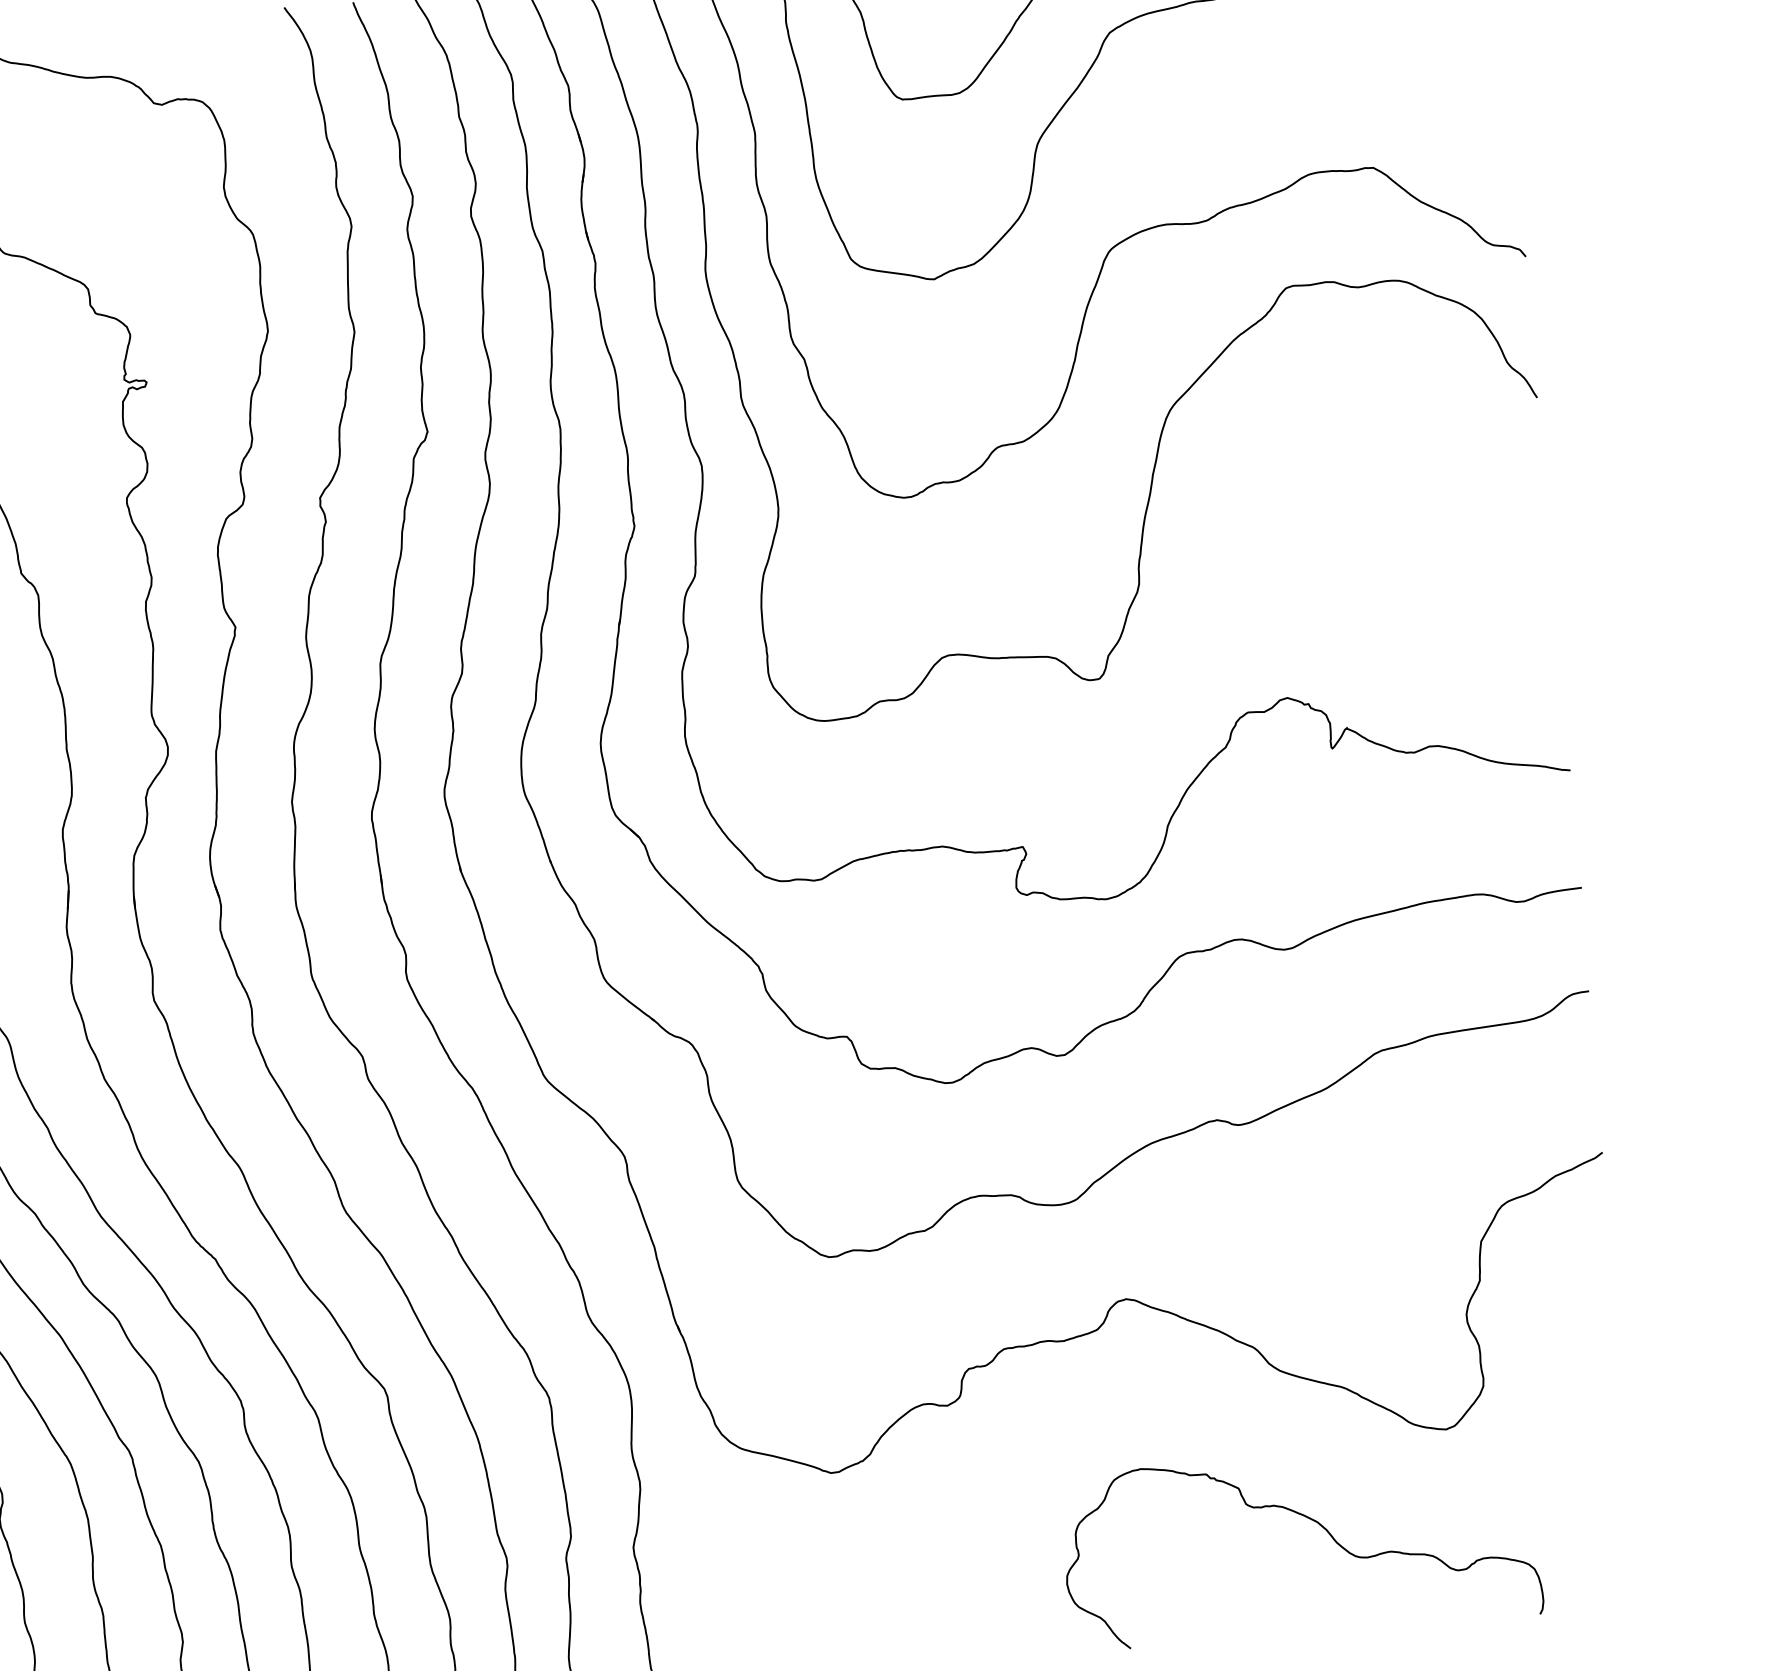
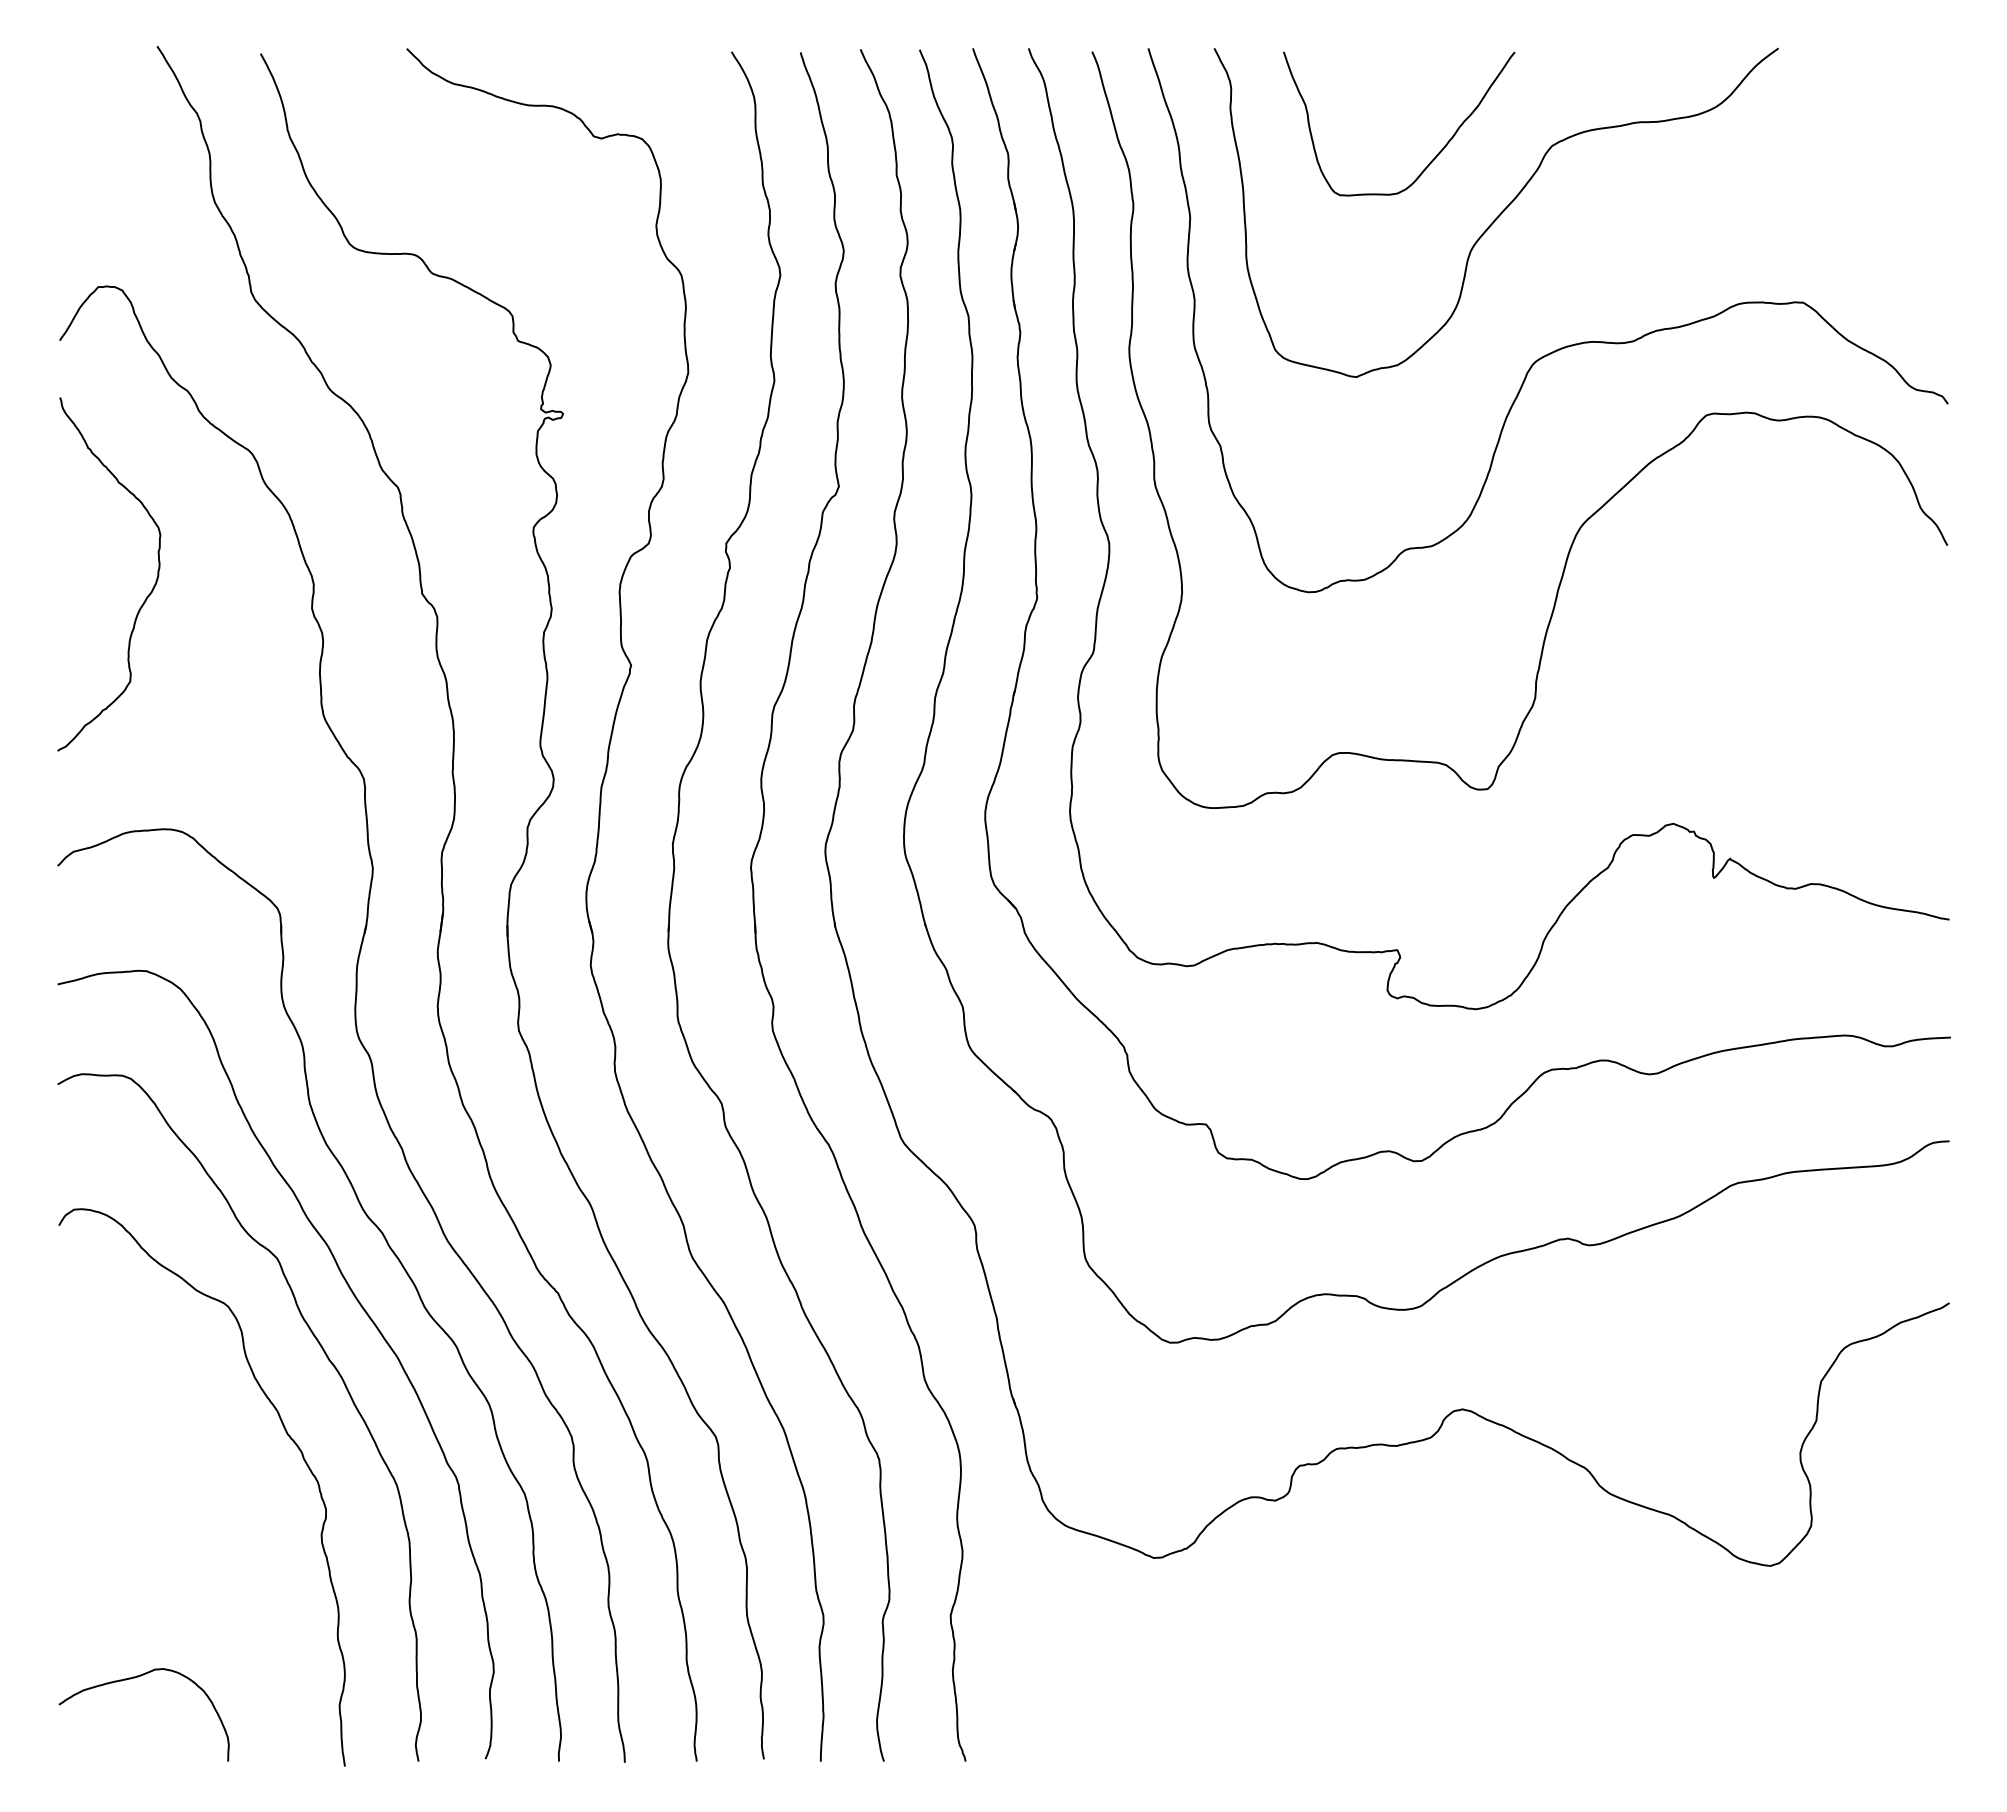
curve: (1311, 1520) -> (1628, 1645), removed

